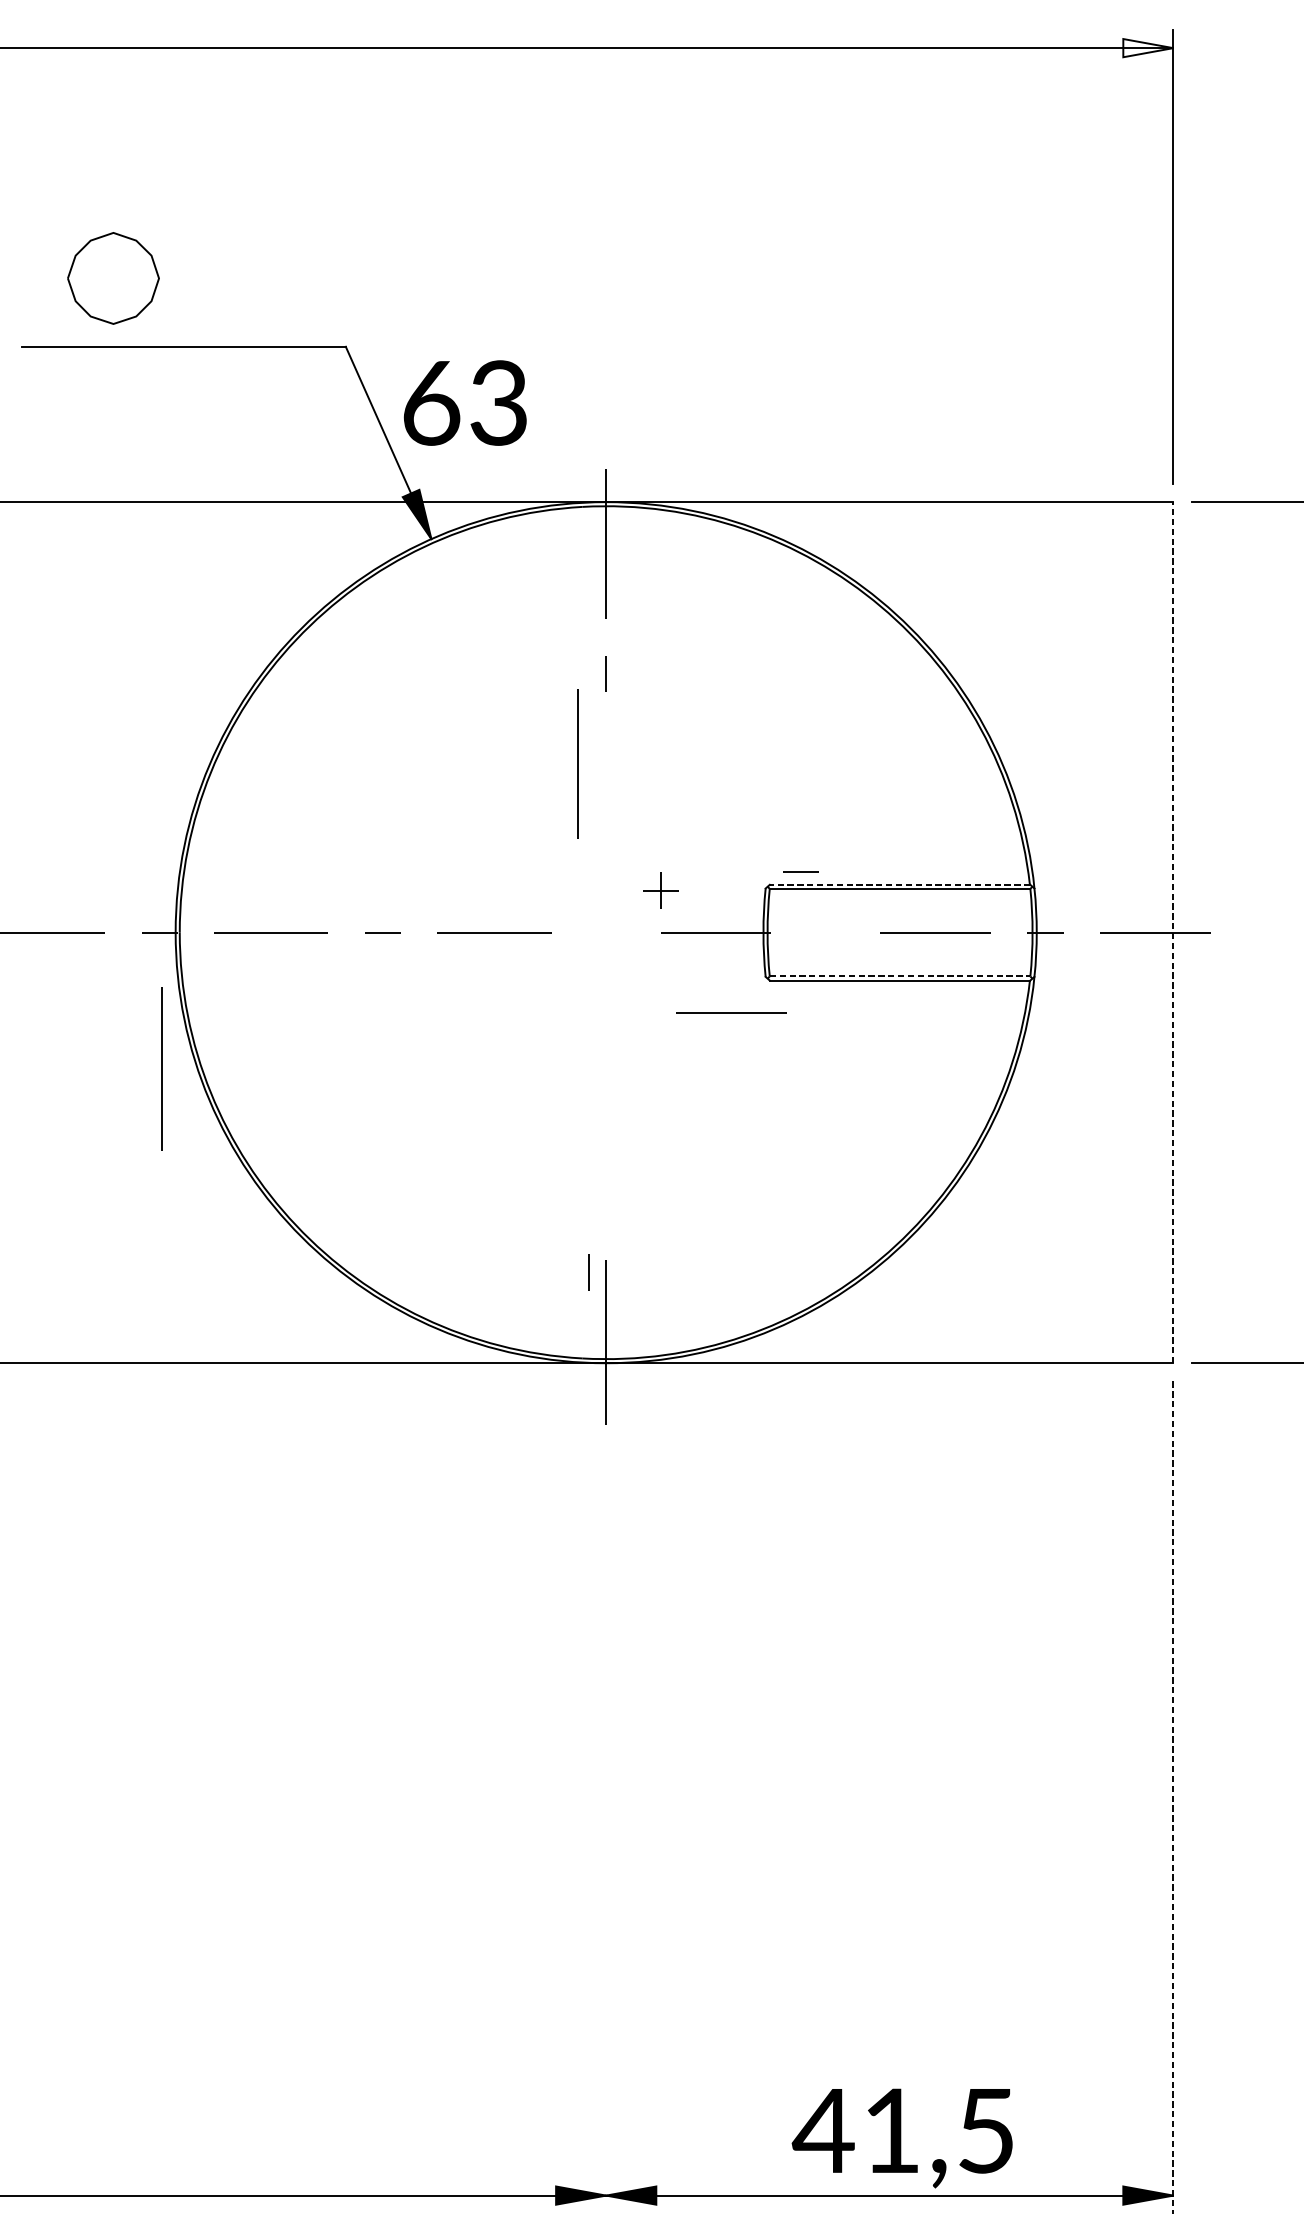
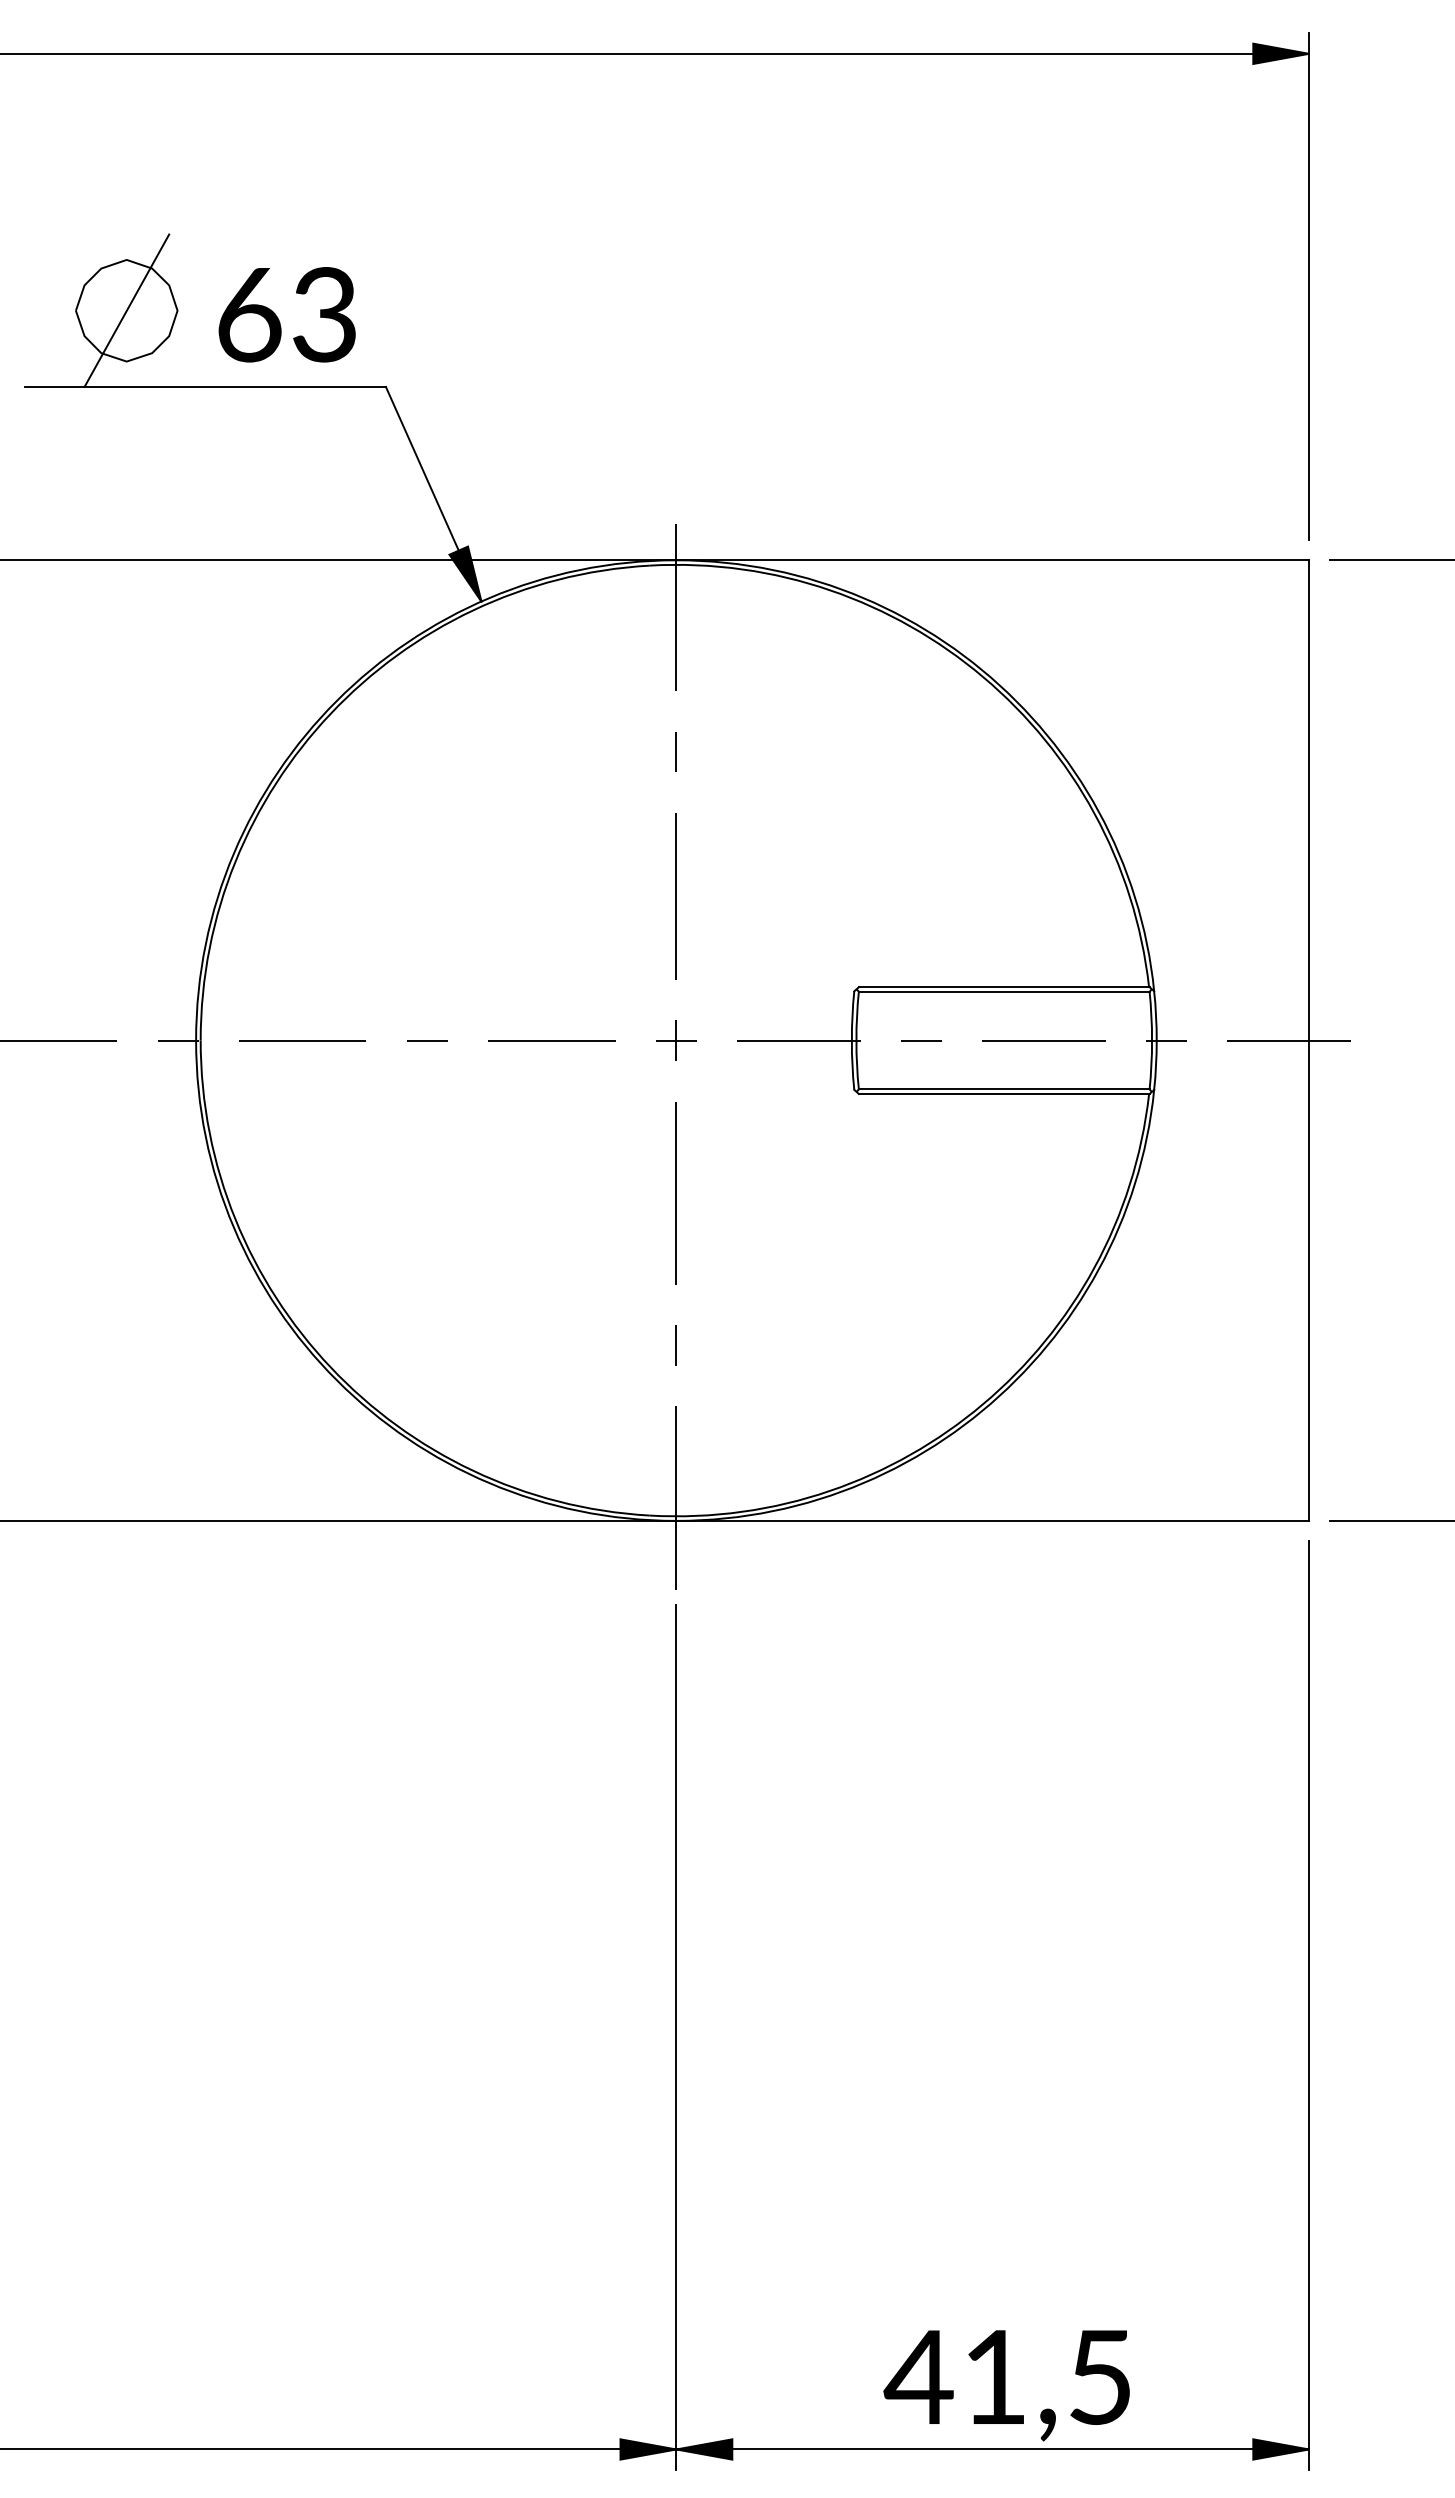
fill: (1148, 47) -> (1281, 53), added
line: (113, 278) -> (126, 310), added
text: (464, 402) -> (286, 314), moved
line: (577, 764) -> (675, 896), moved
line: (800, 871) -> (921, 1040), moved
line: (899, 885) -> (1003, 987), dashed -> solid
part: (660, 890) -> (676, 1040), moved
line: (1173, 932) -> (1309, 1040), dashed -> solid
line: (900, 976) -> (1004, 1089), dashed -> solid
line: (730, 1013) -> (815, 1130), removed
line: (161, 1069) -> (675, 1193), moved
line: (588, 1272) -> (675, 1345), moved
line: (1173, 1798) -> (1309, 2006), dashed -> solid
line: (606, 1825) -> (676, 2036), added

